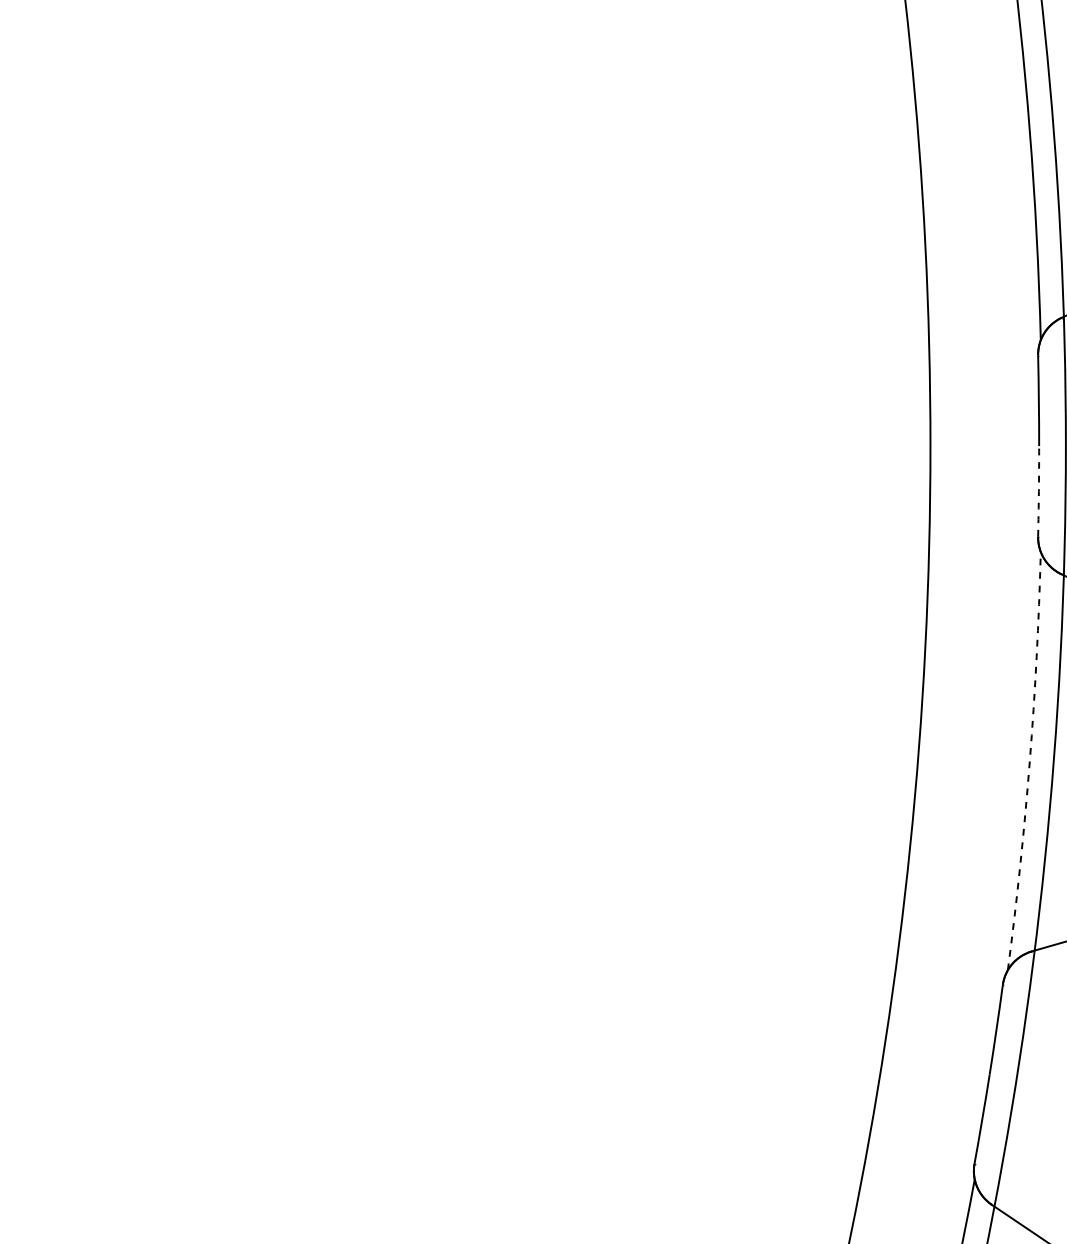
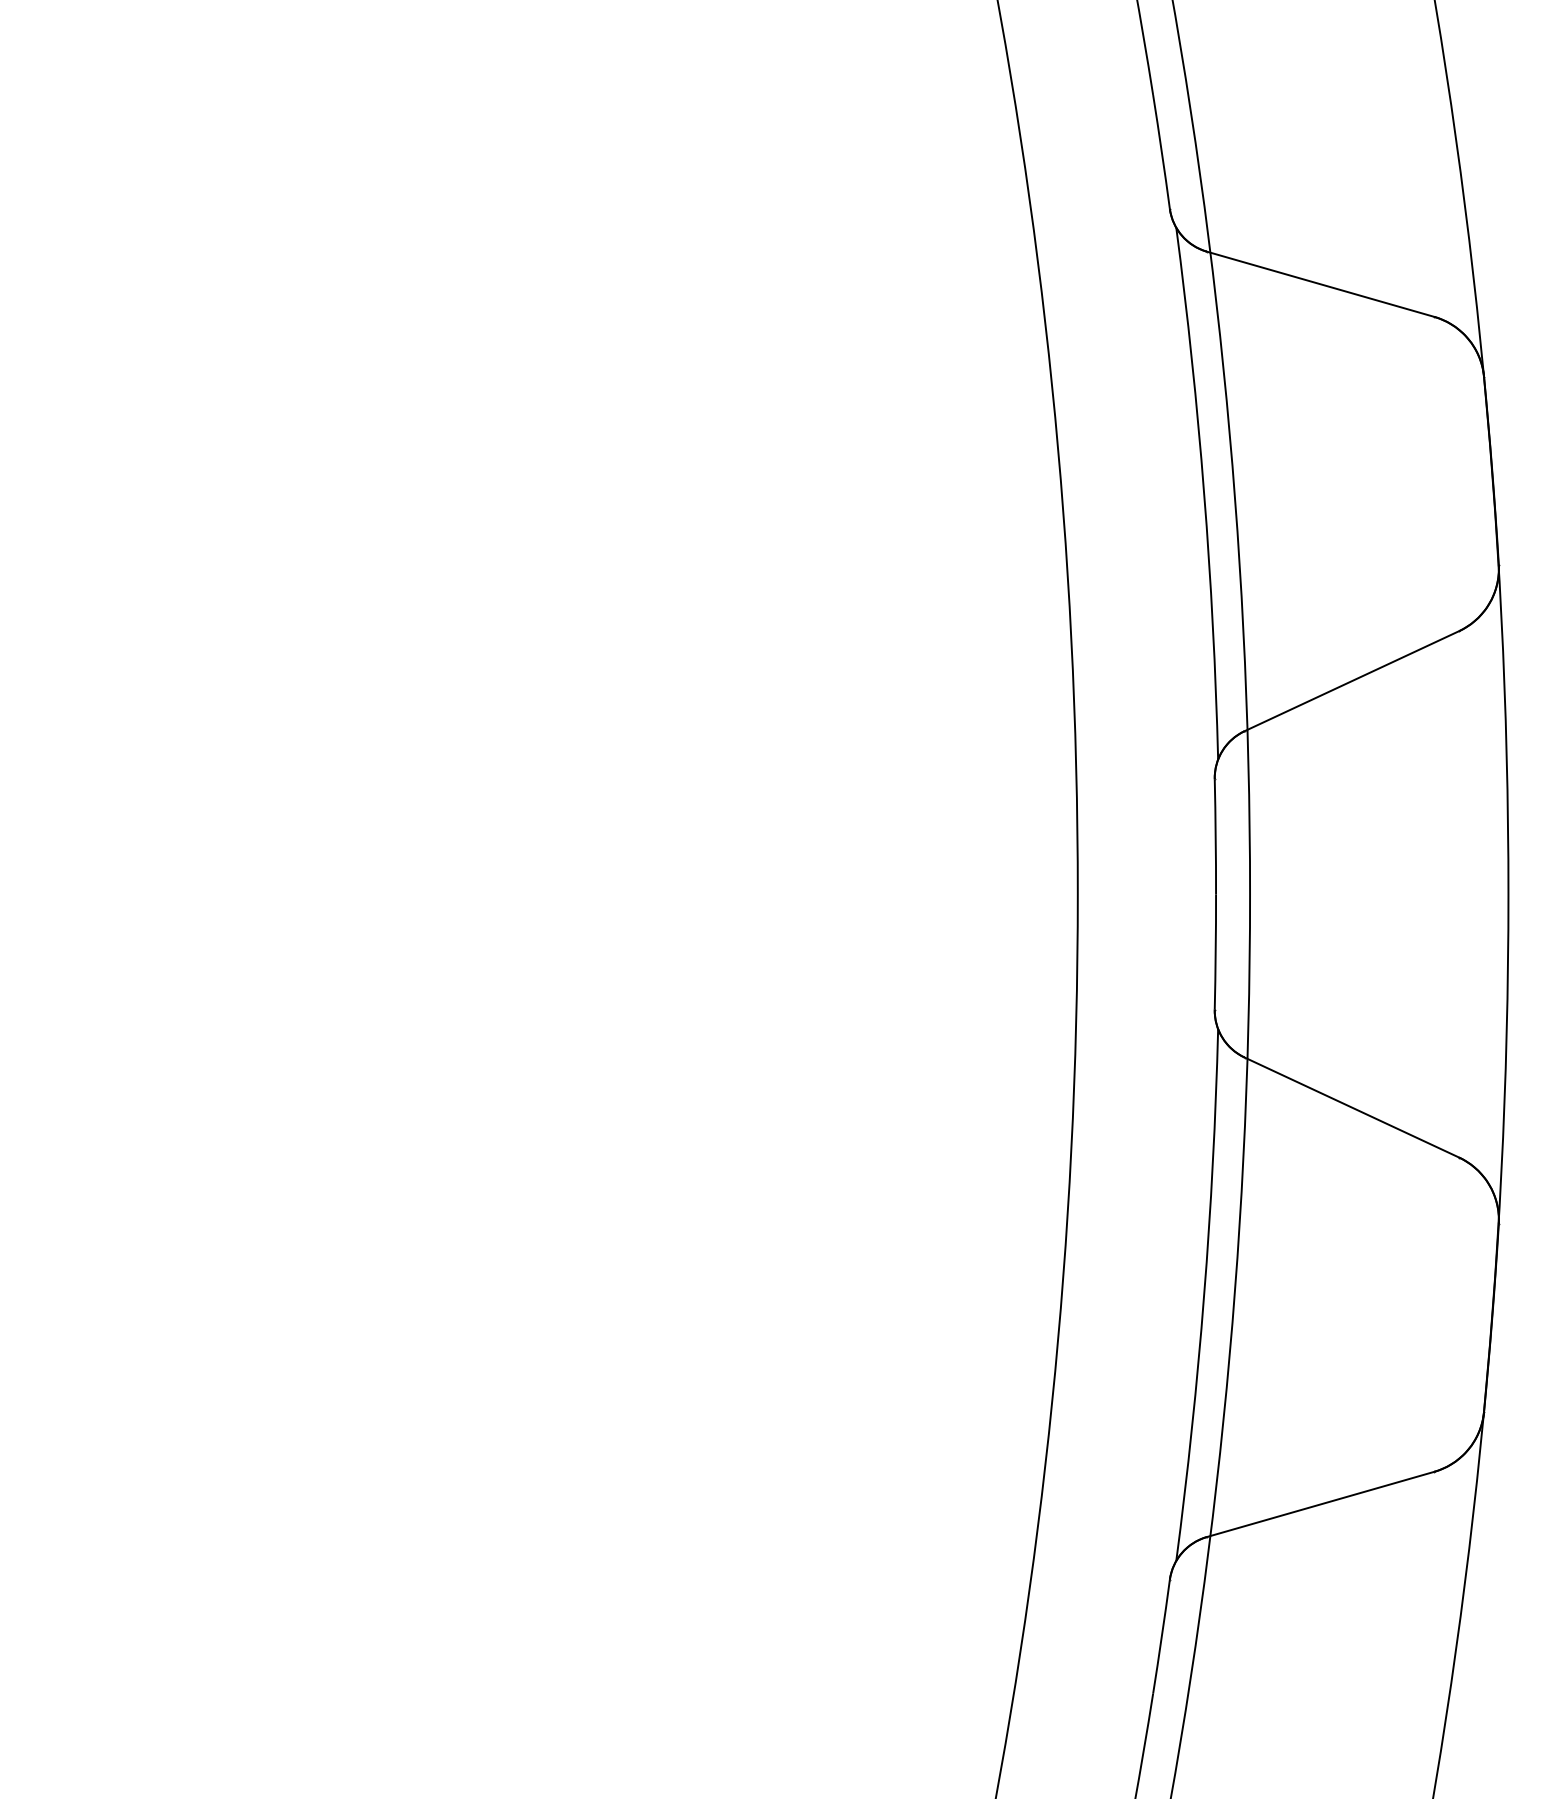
arc: (1038, 491) -> (1215, 951), dashed -> solid
arc: (1030, 761) -> (1204, 1295), dashed -> solid

